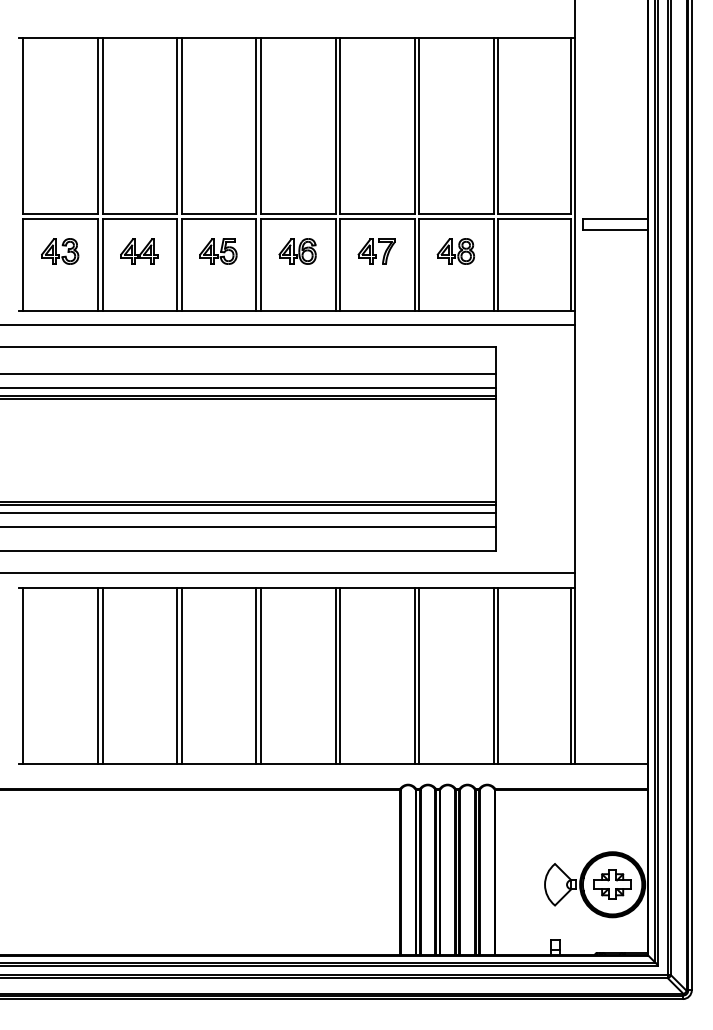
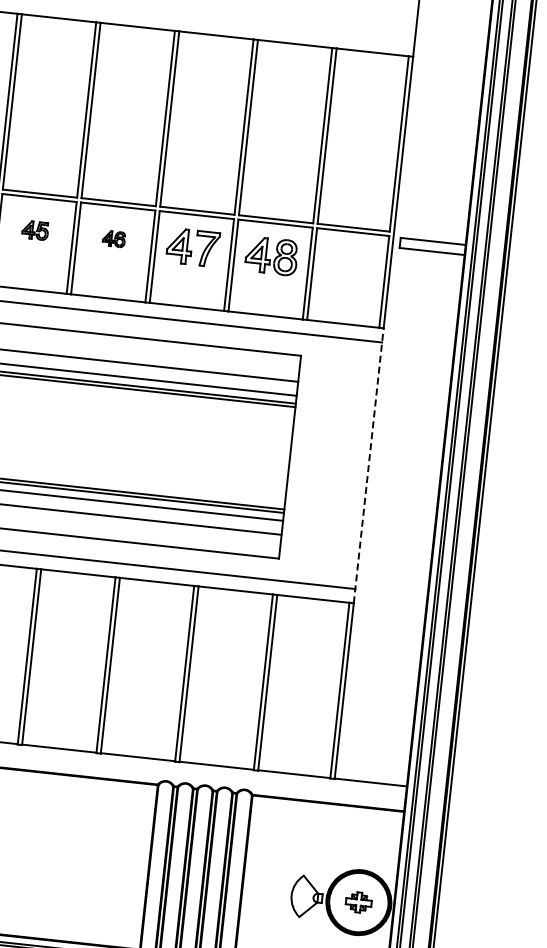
part: (218, 251) -> (35, 230), size x0.7
part: (297, 251) -> (113, 239), size x0.6
part: (376, 251) -> (192, 247), size x1.4
part: (455, 251) -> (271, 256), size x1.4
line: (575, 448) -> (369, 464), solid -> dashed
part: (612, 884) -> (358, 902), size x0.7

